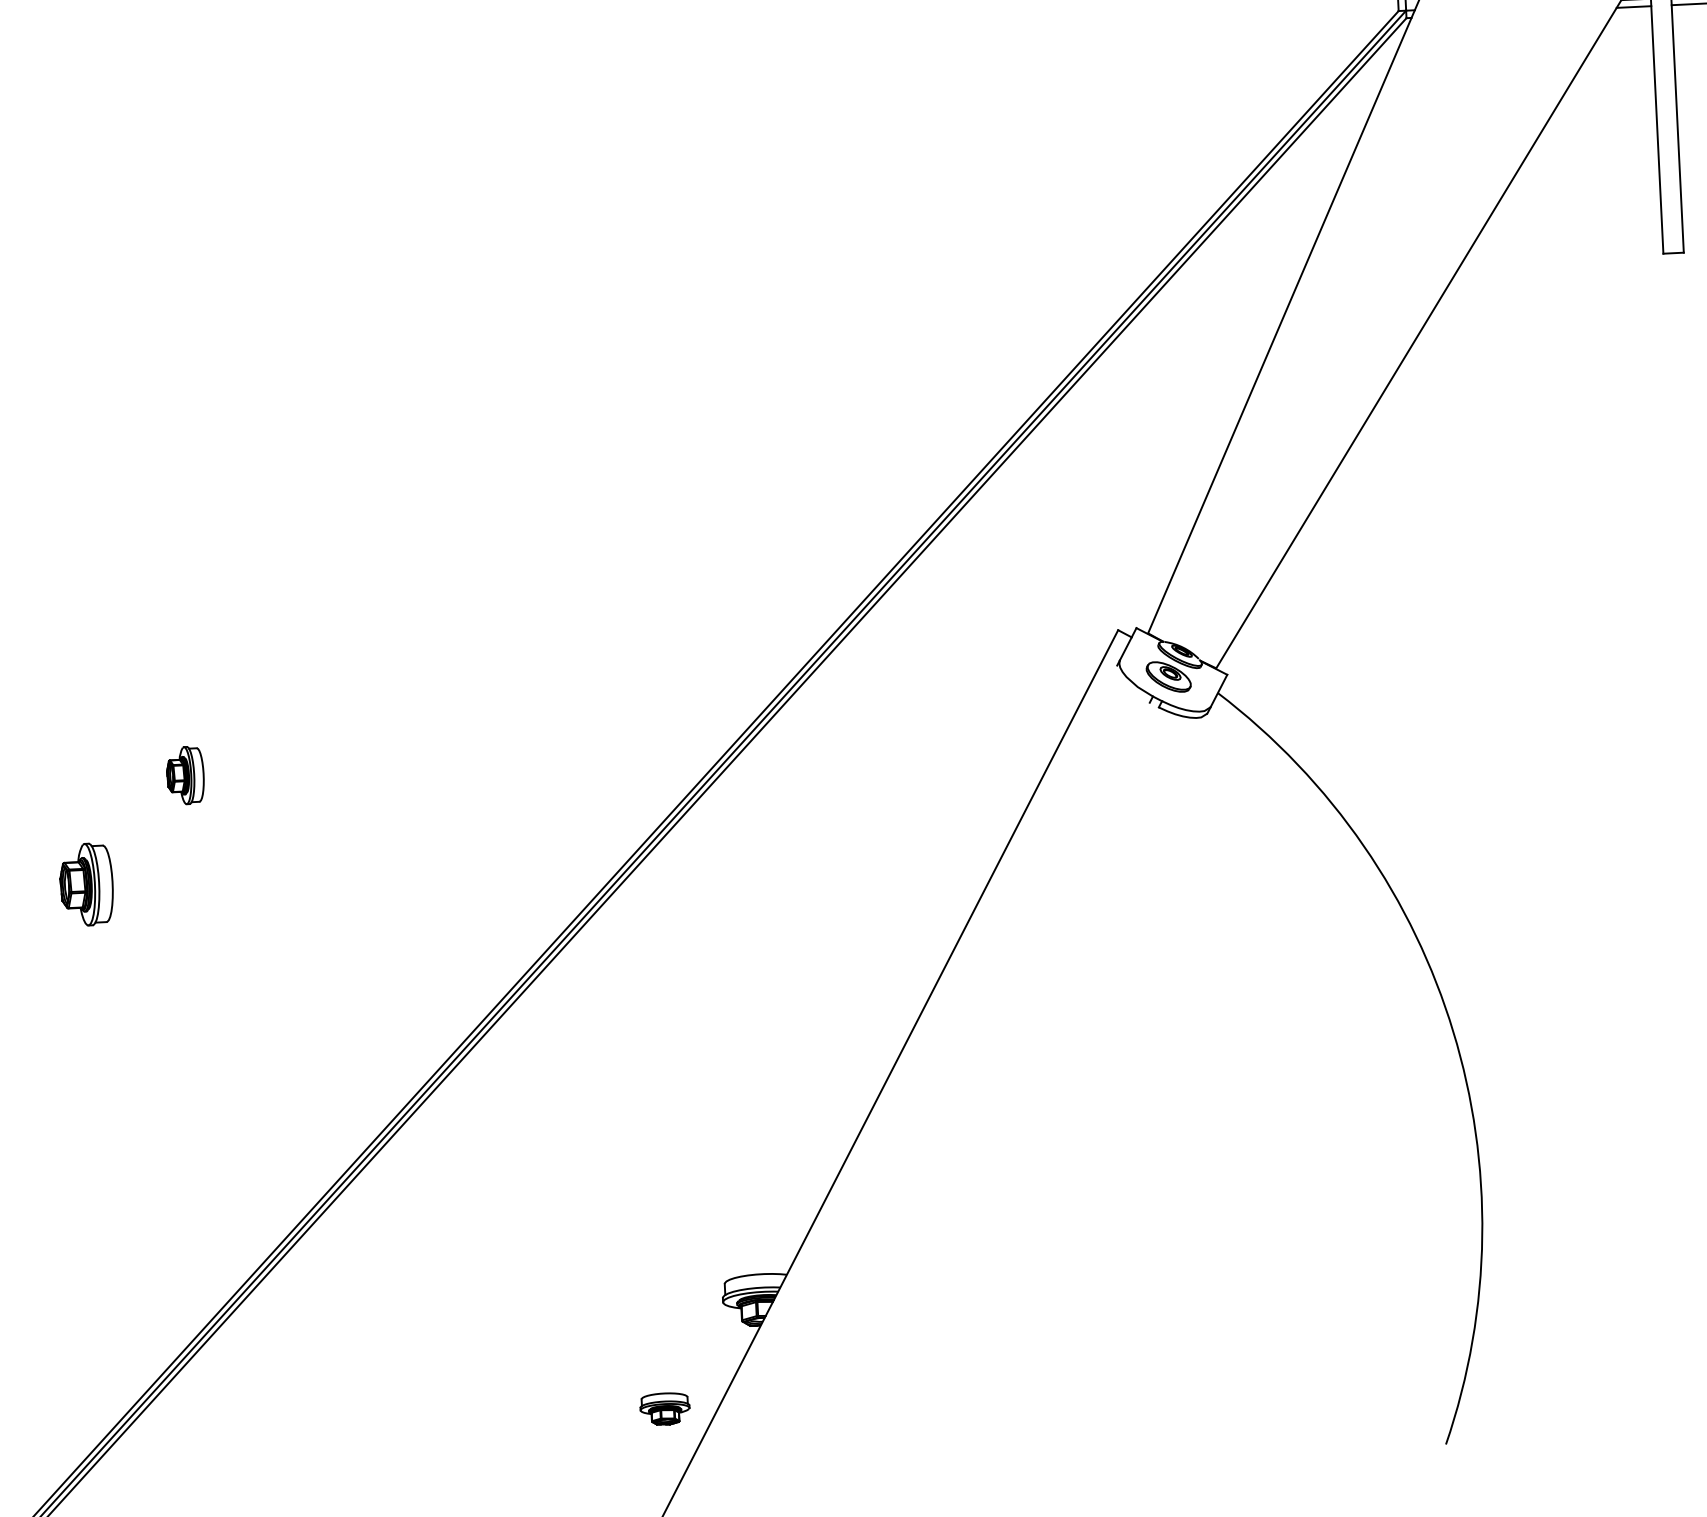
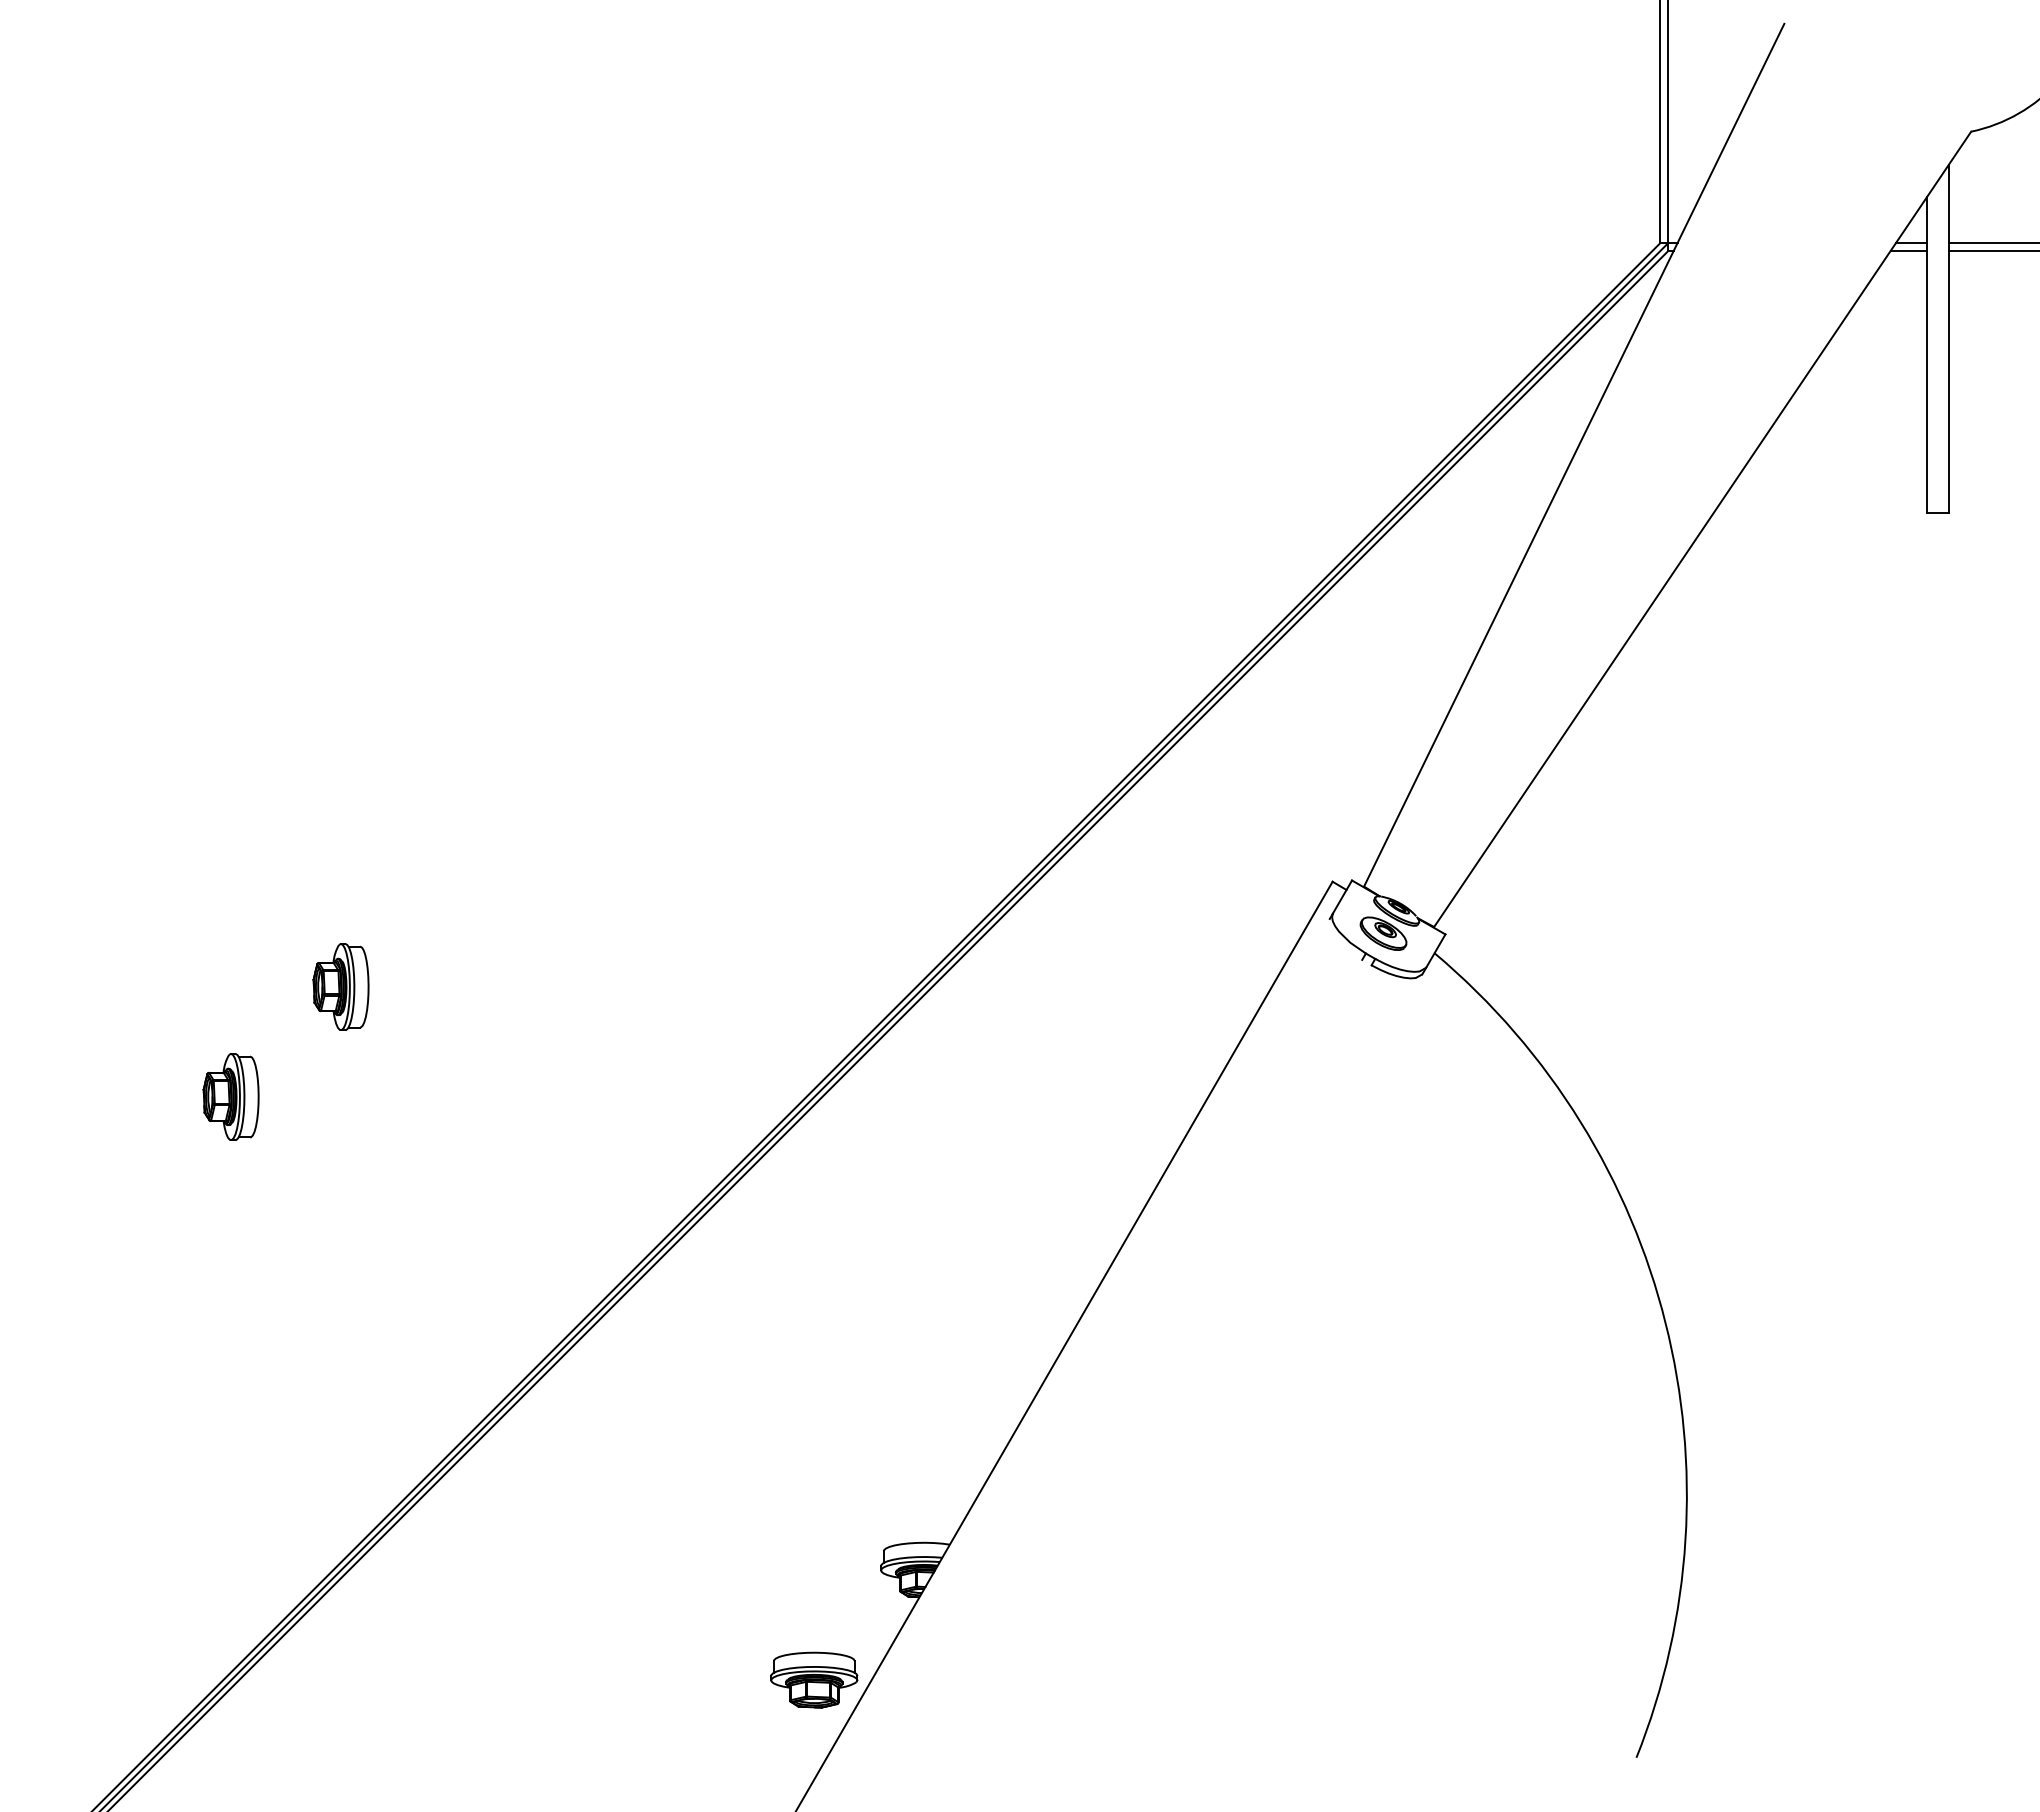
part: (184, 775) -> (340, 986), size x1.43
part: (665, 1408) -> (814, 1679), size x1.67

